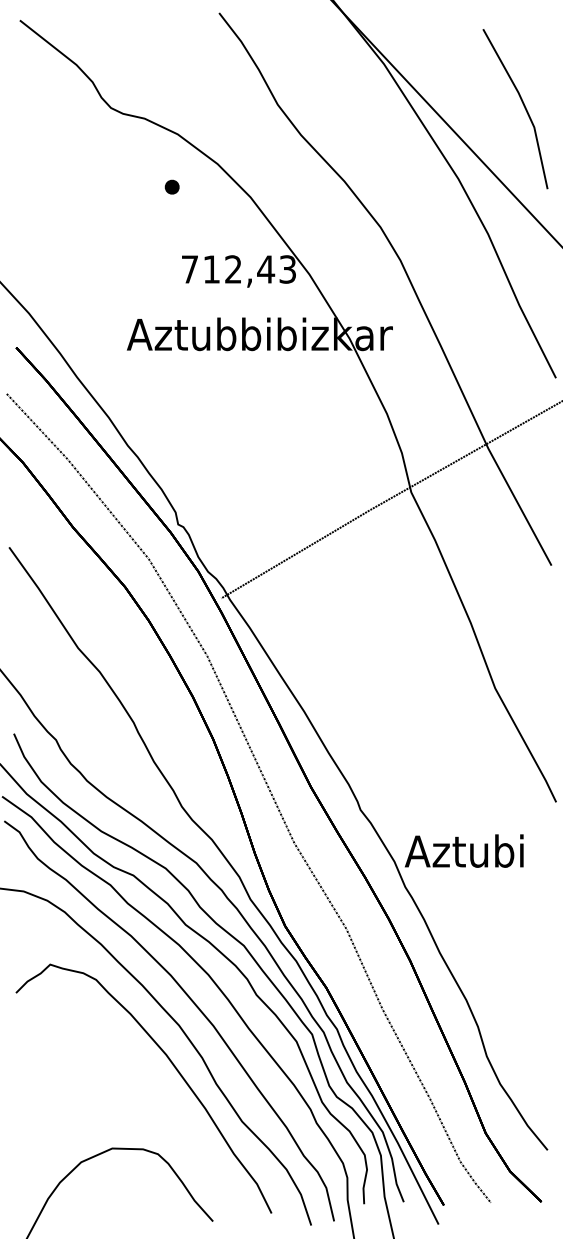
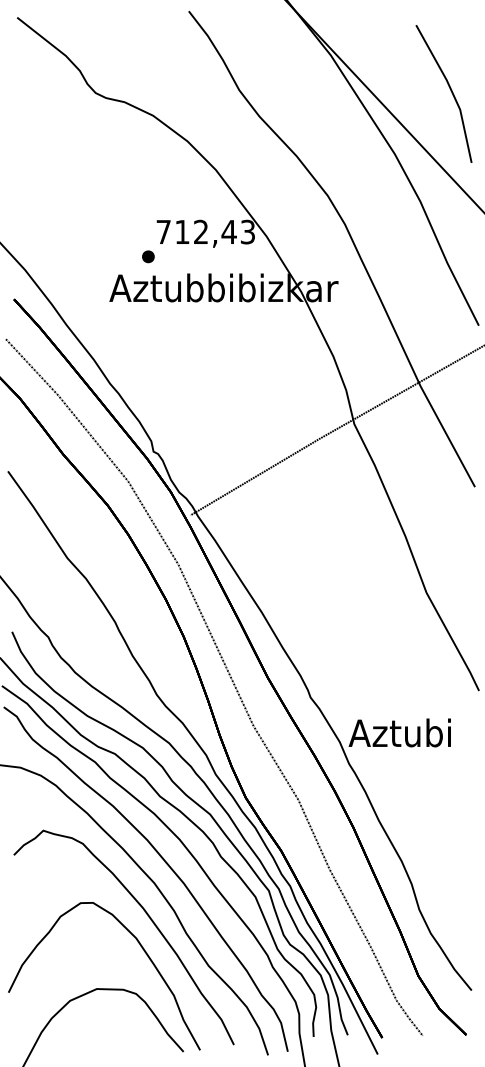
part: (171, 186) -> (147, 256), moved
part: (165, 1102) -> (142, 949), added

